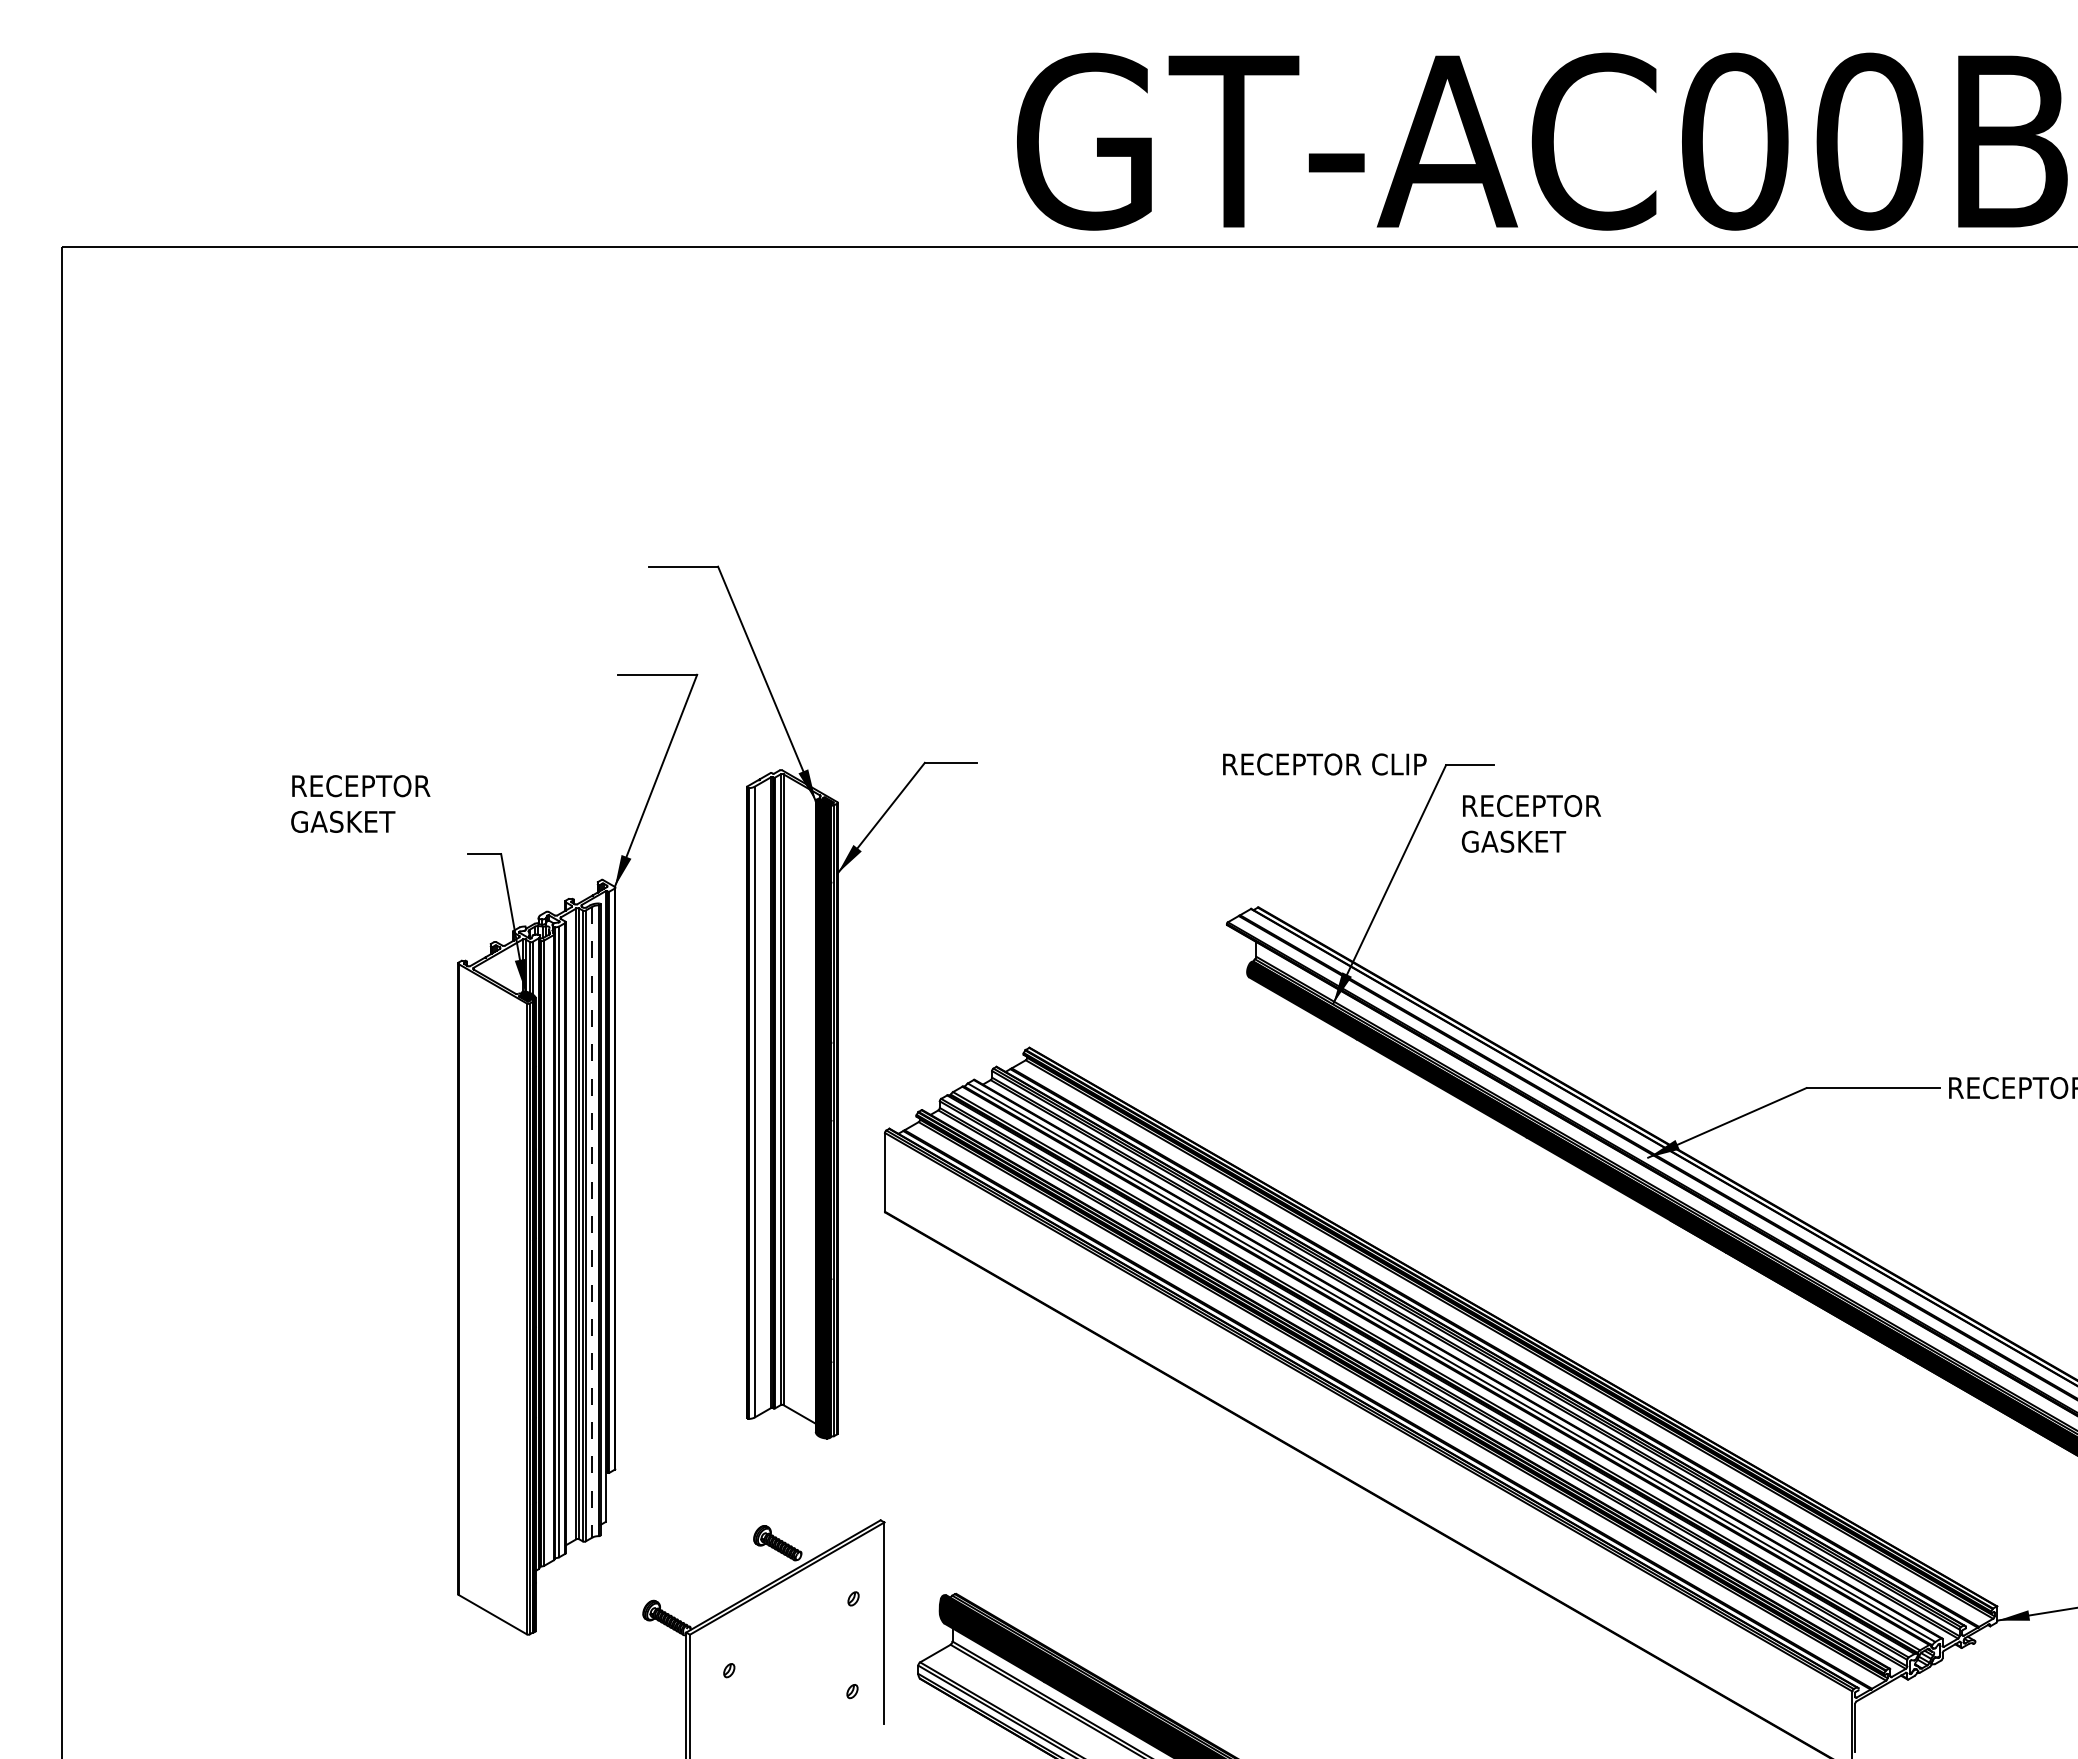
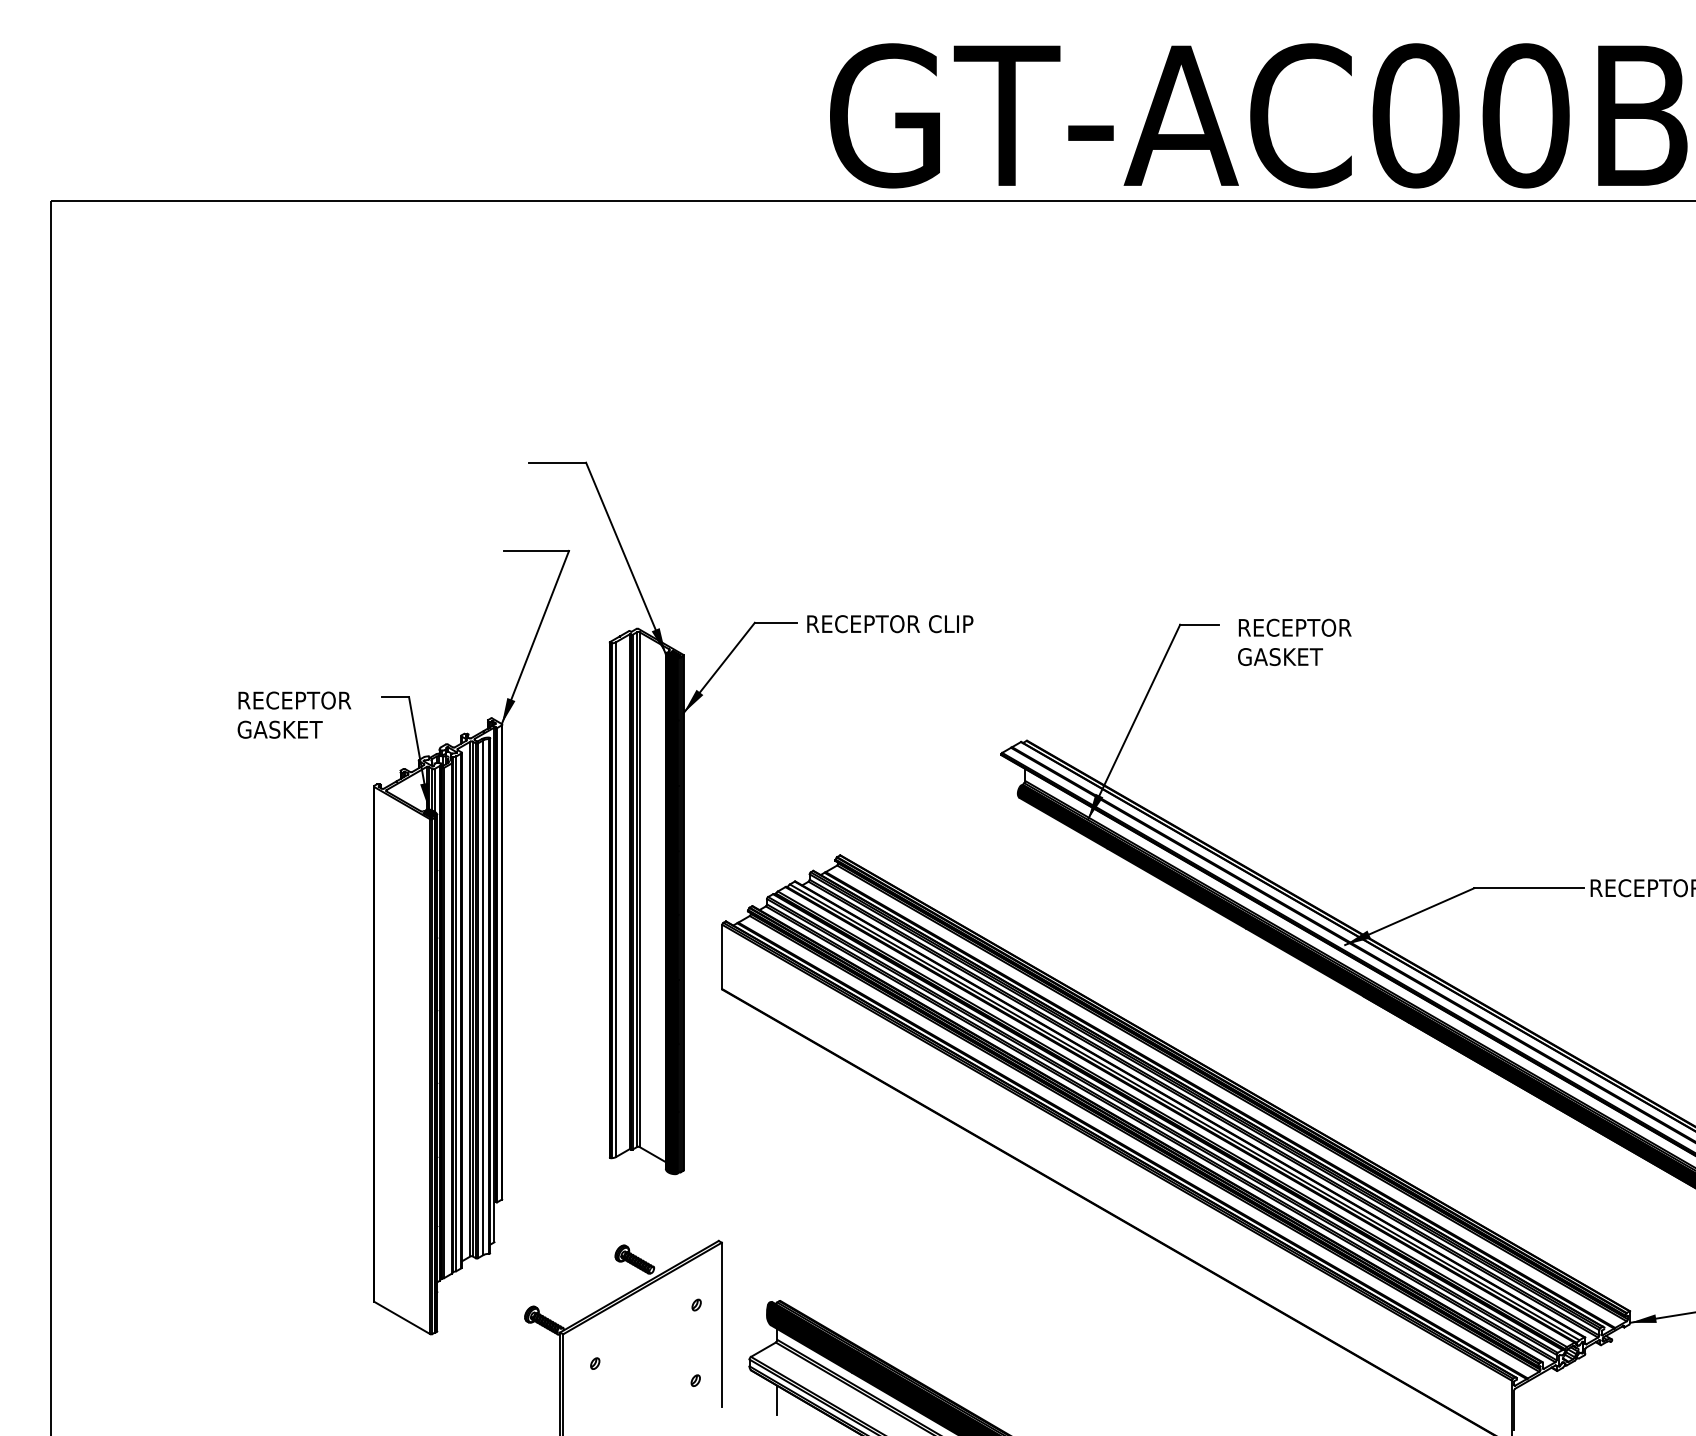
text: (1324, 764) -> (890, 624), moved
text: (360, 803) -> (294, 714), moved
text: (1531, 823) -> (1294, 642), moved
line: (592, 1222) -> (483, 997), dashed -> solid
line: (952, 1715) -> (777, 1400), added

